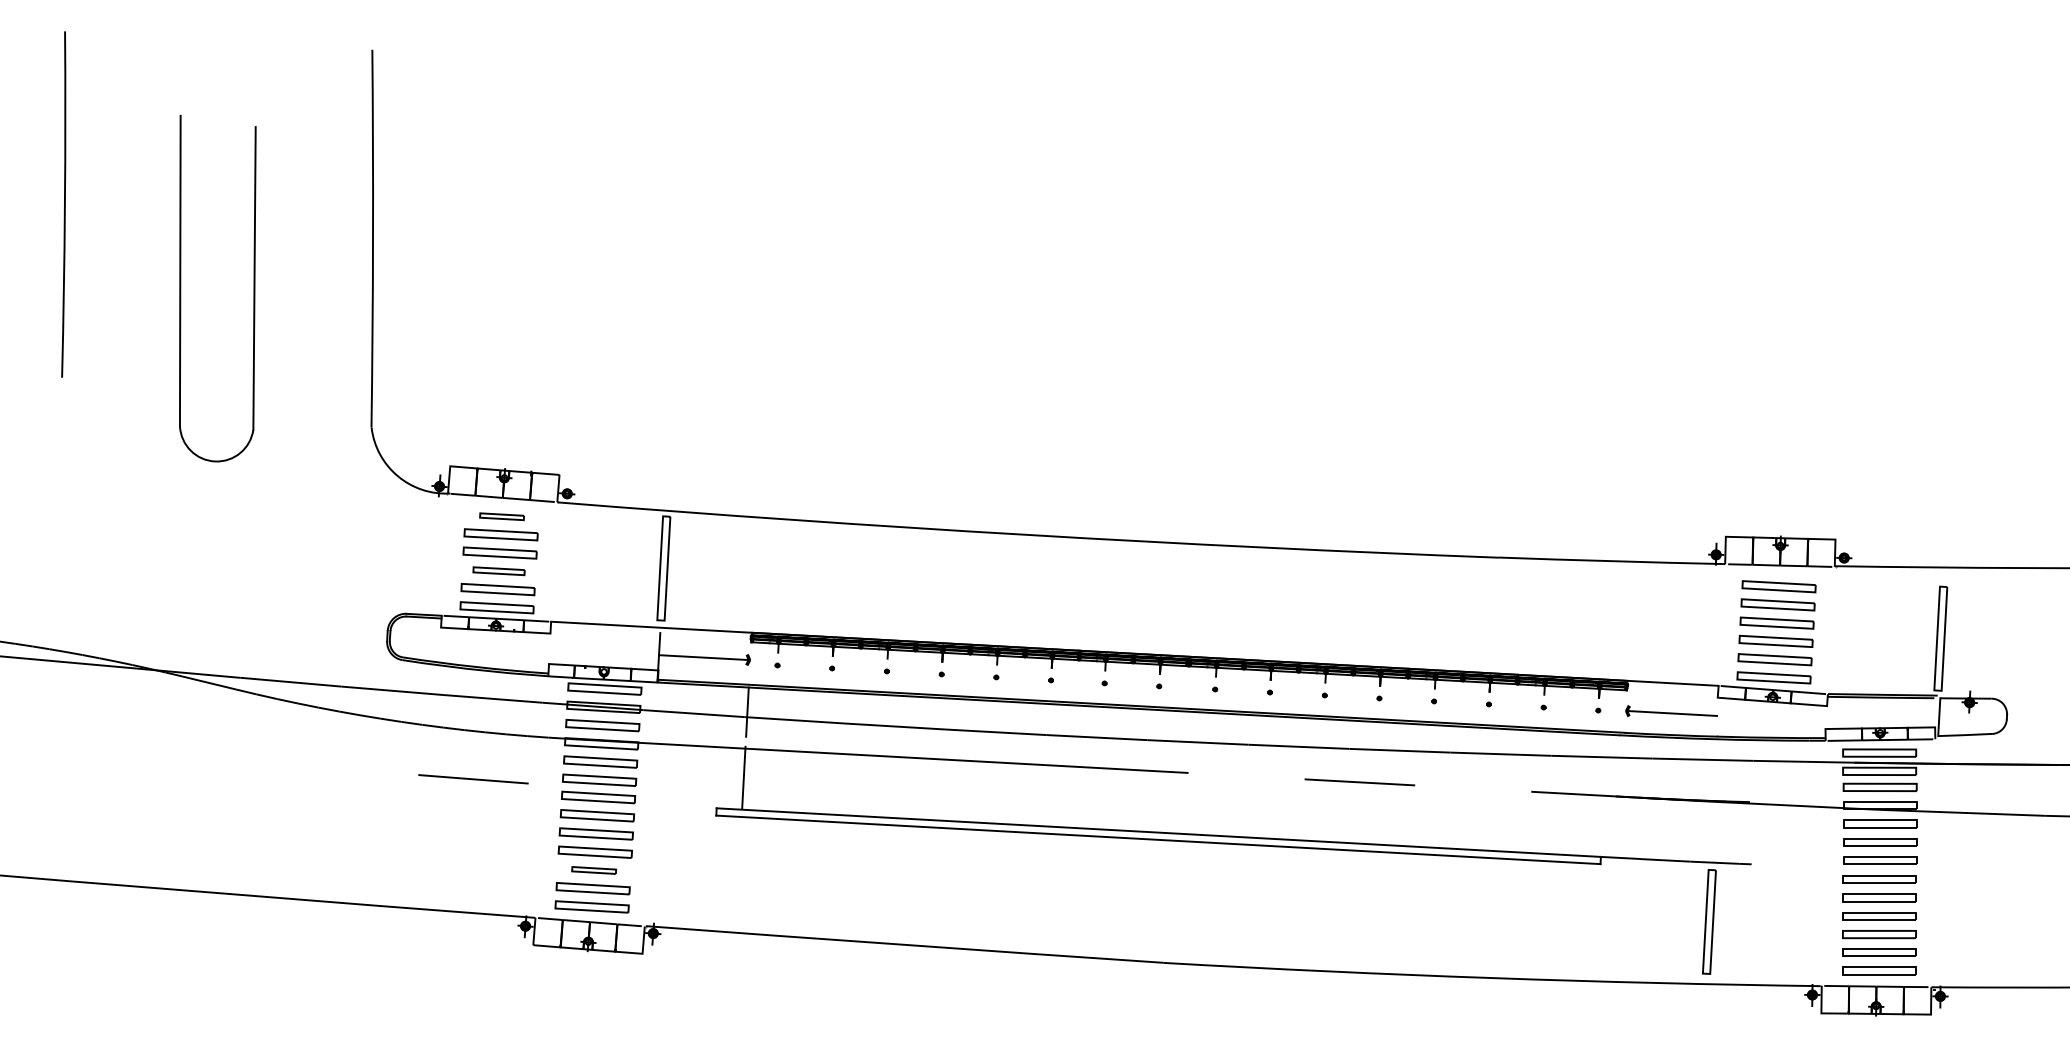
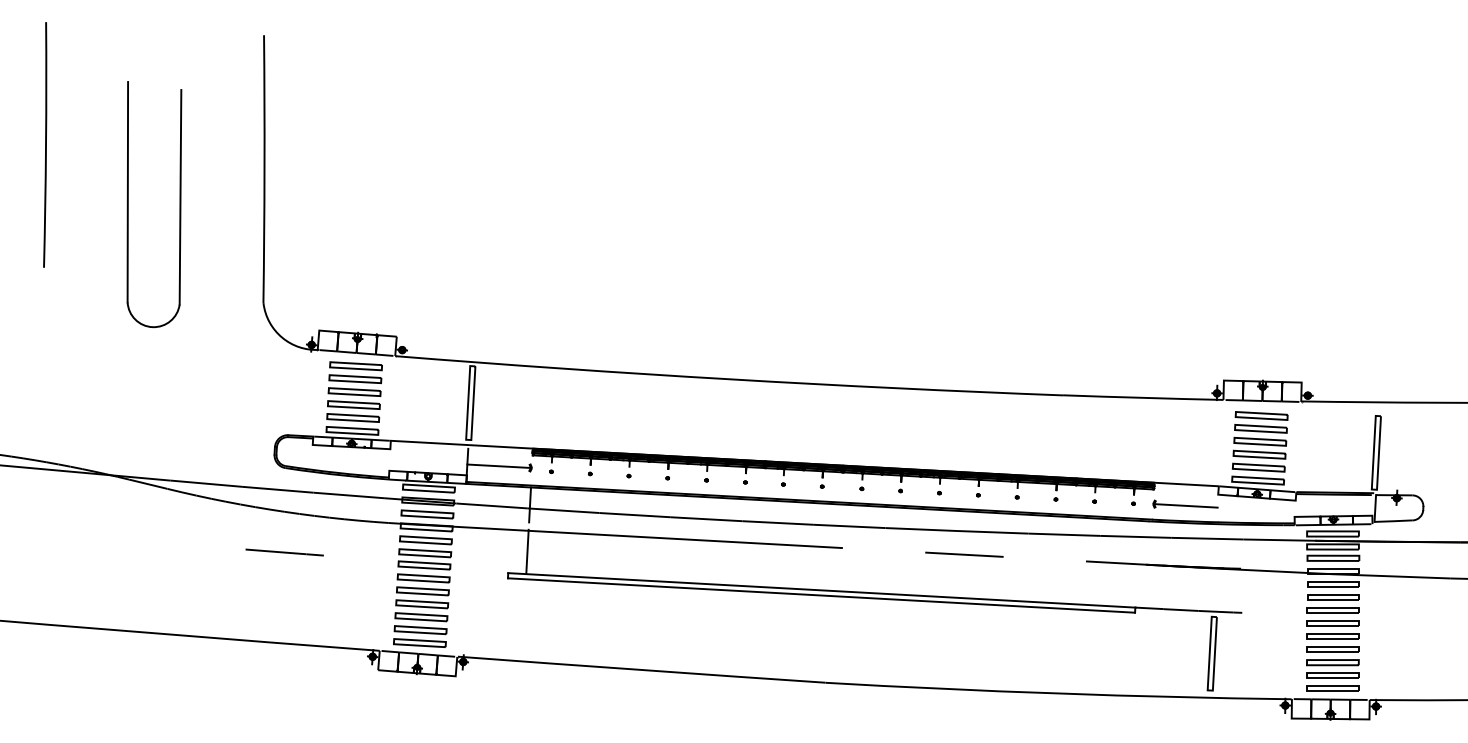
part: (501, 516) -> (355, 366), size x1.67
part: (498, 570) -> (353, 404), size x1.43
line: (473, 779) -> (284, 552), moved
part: (593, 870) -> (420, 617), size x1.67

